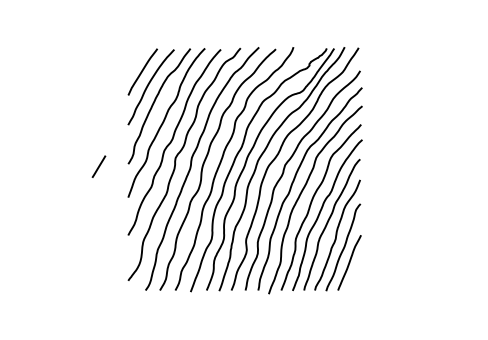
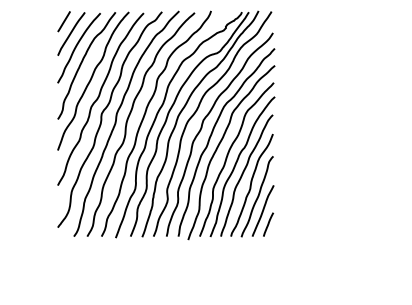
line: (98, 166) -> (63, 21), moved
line: (355, 277) -> (268, 224), added

